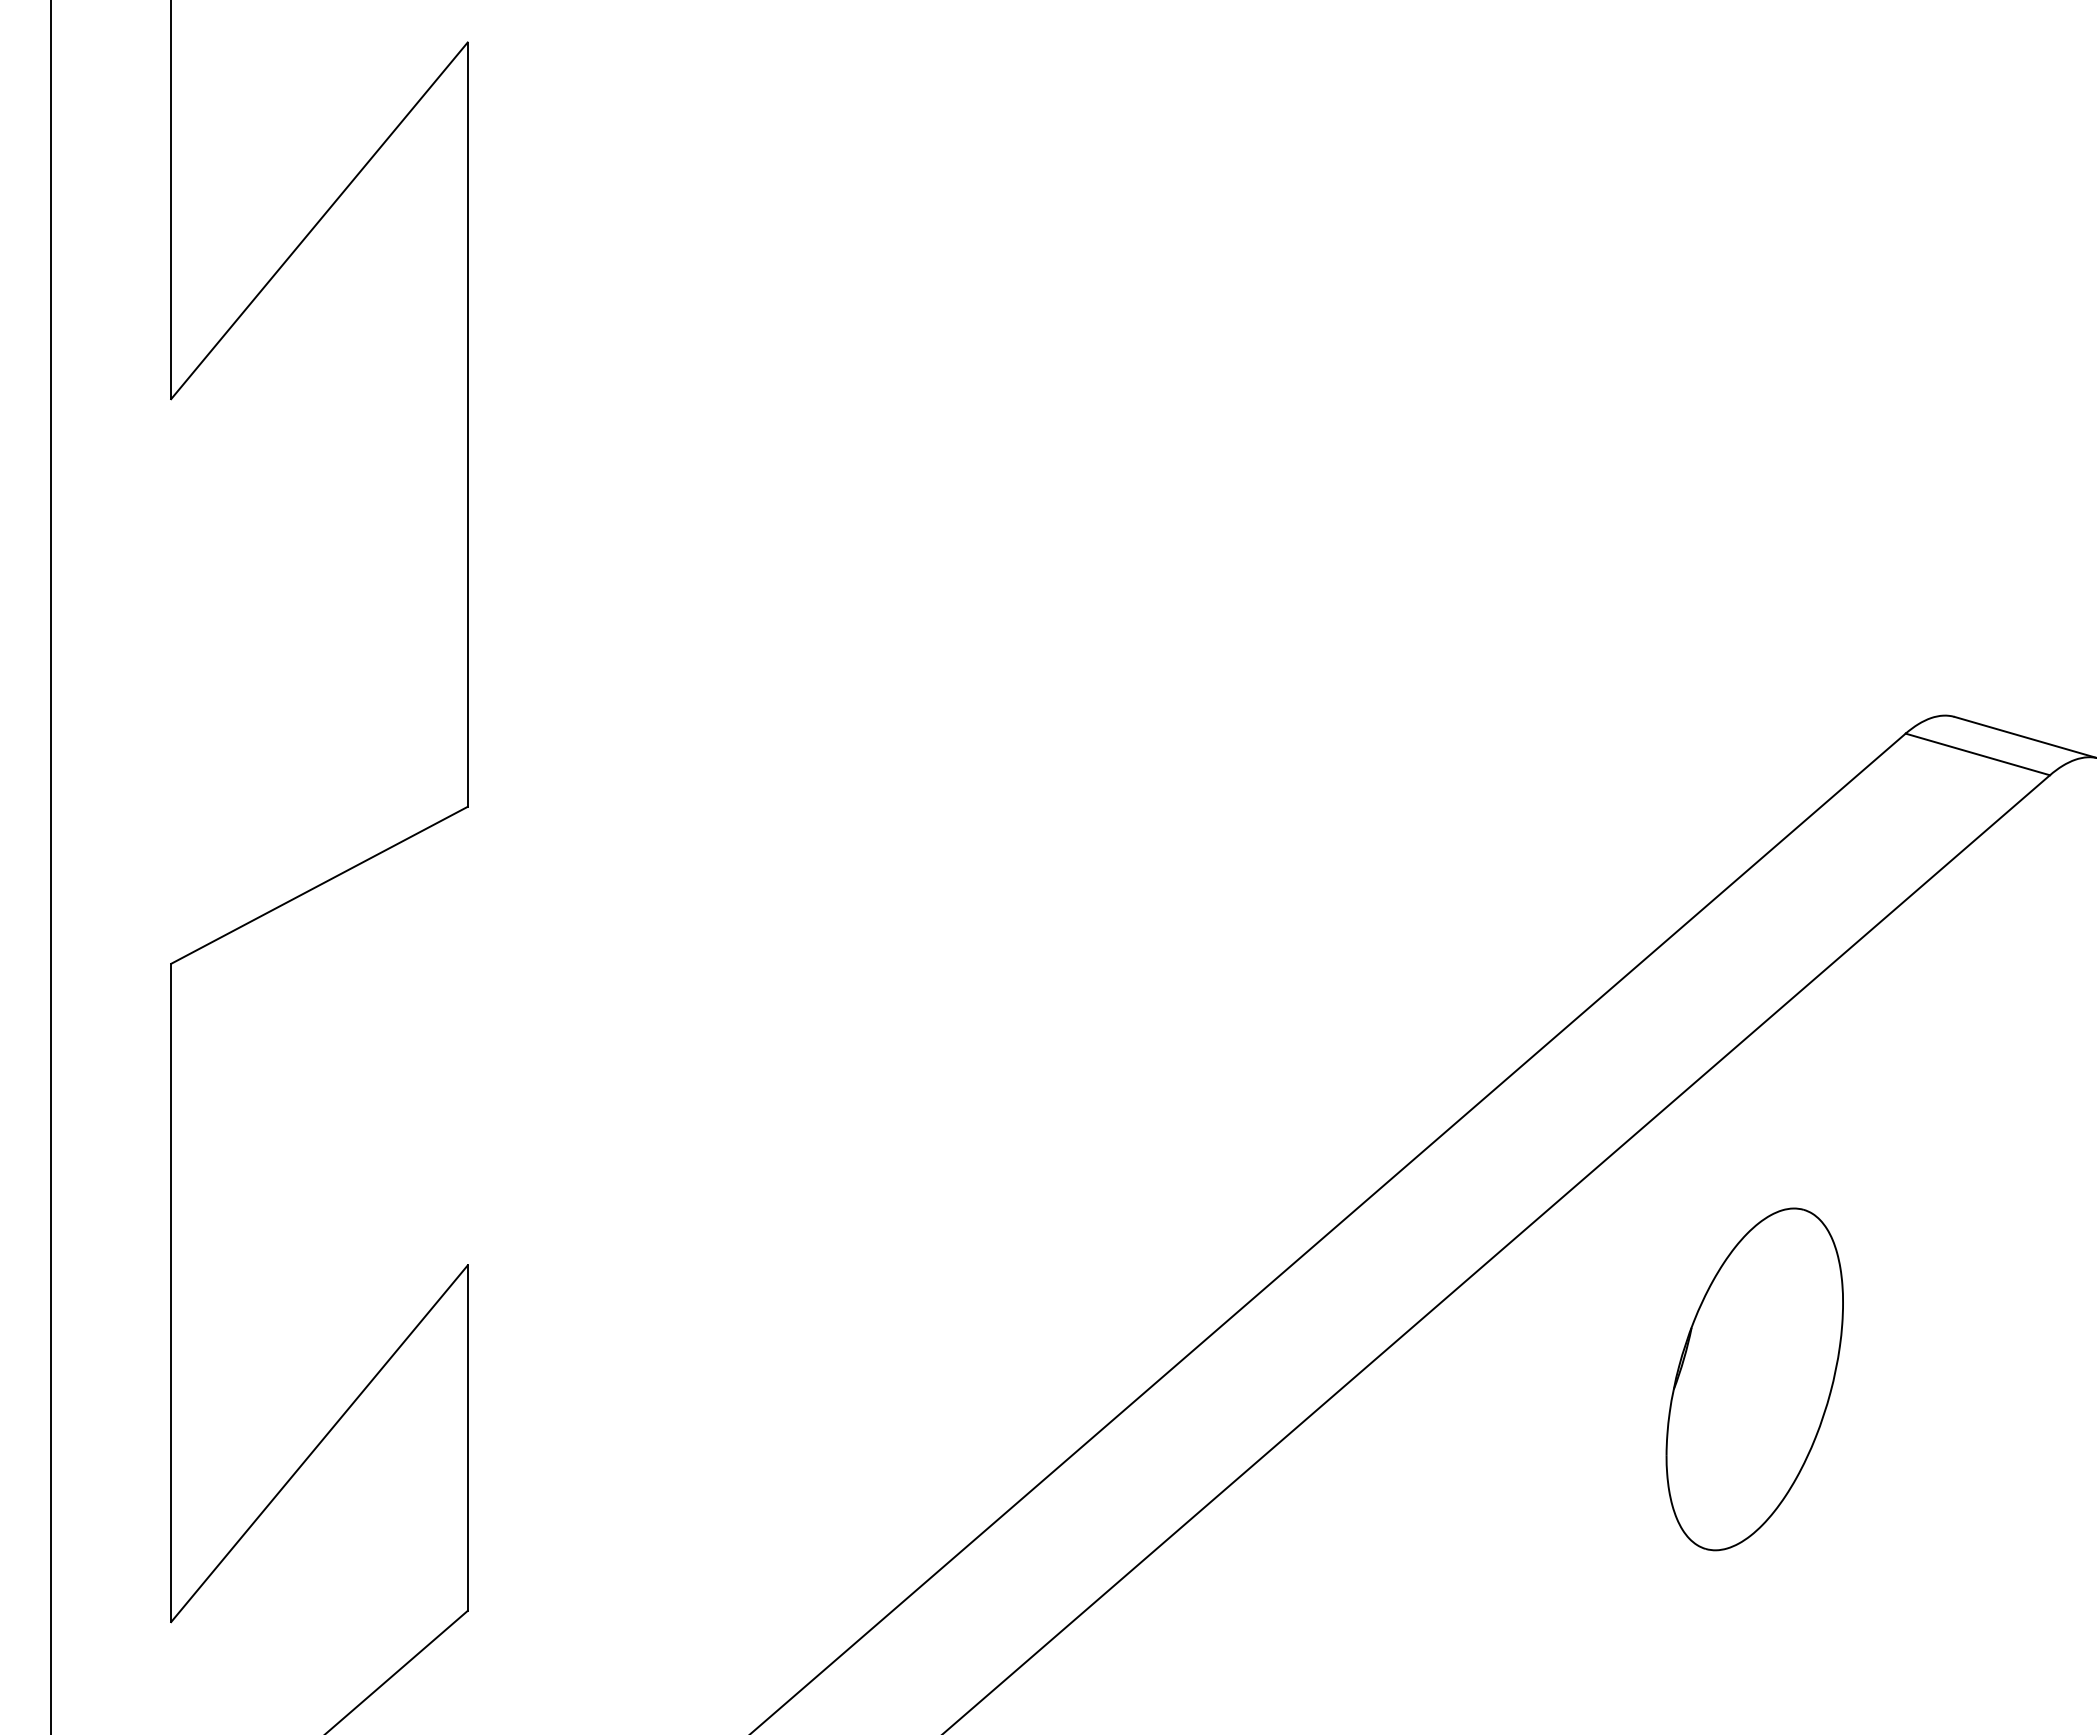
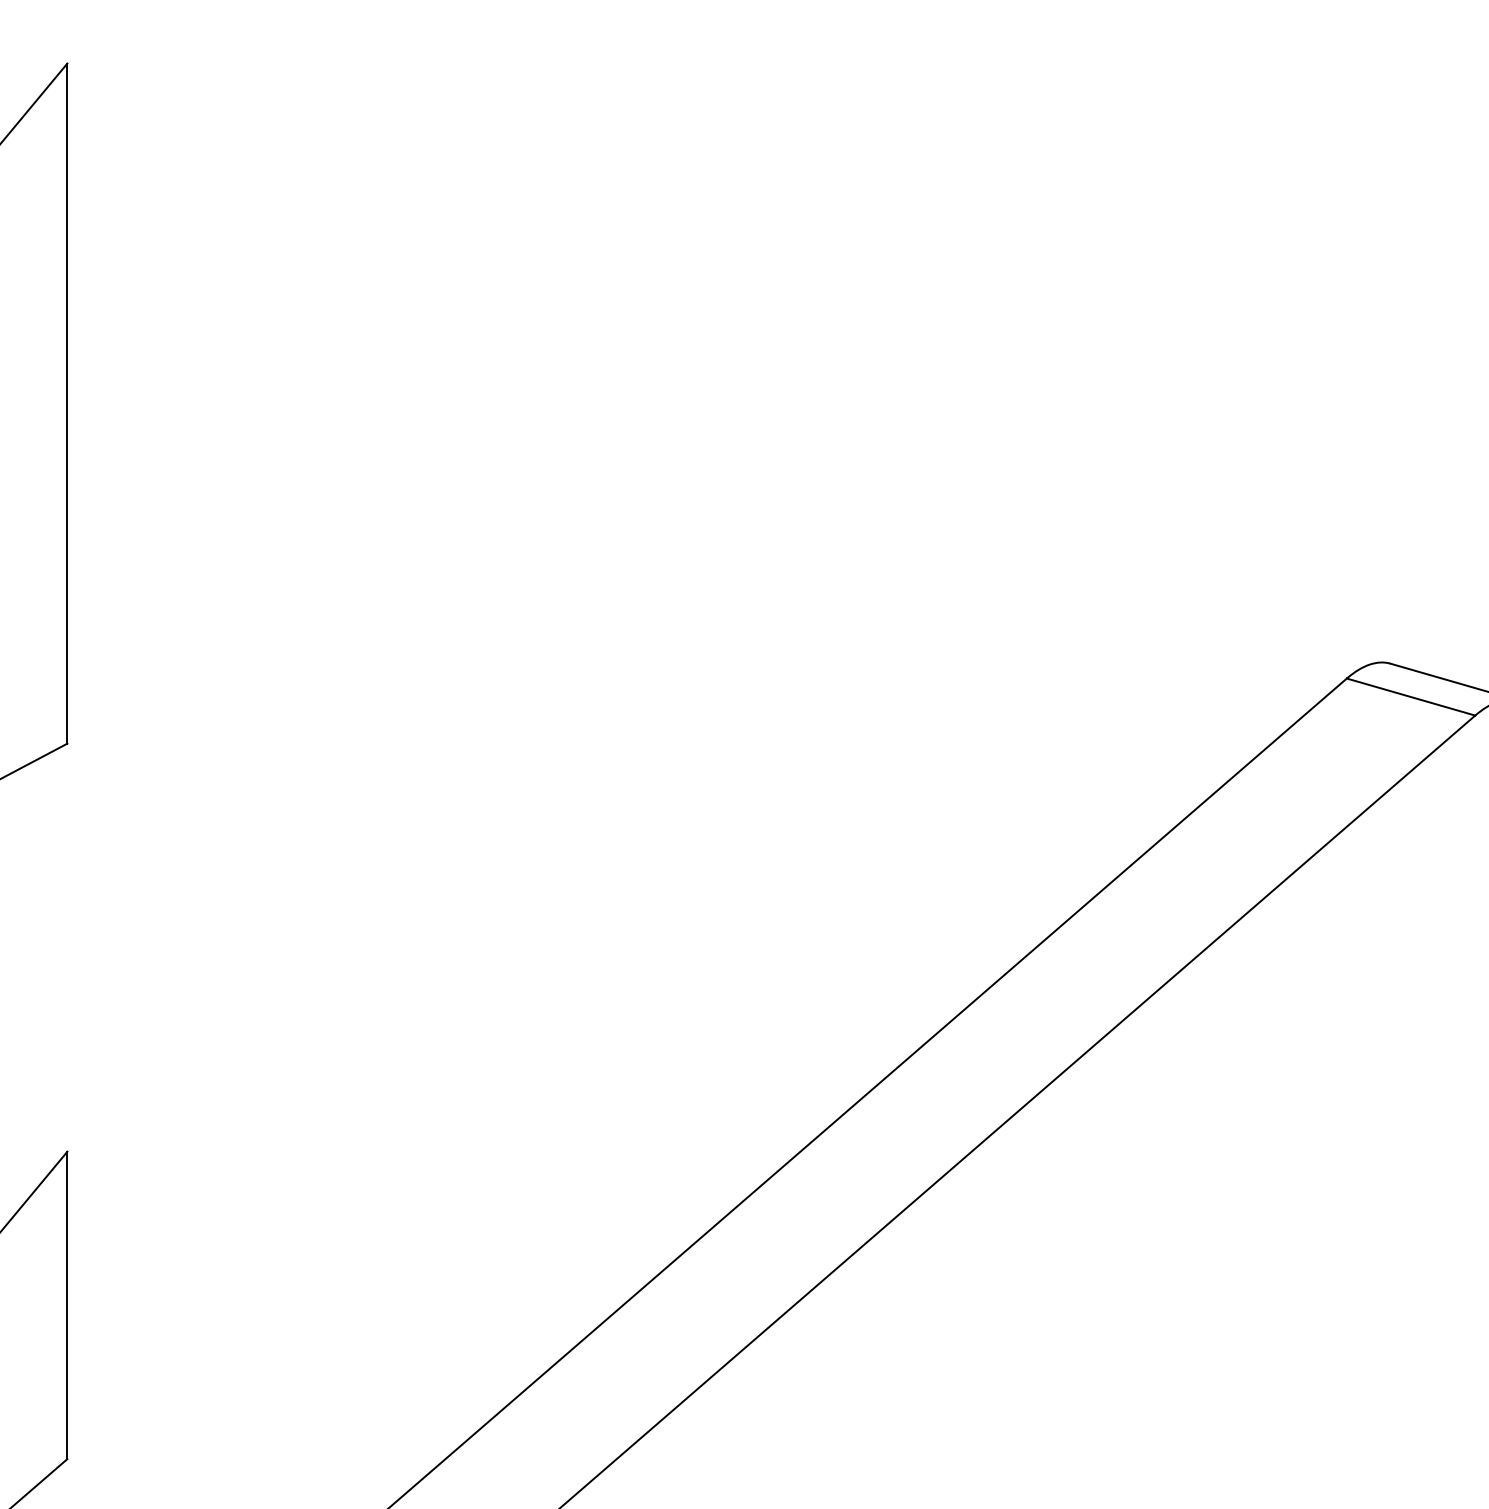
part: (1754, 1379) -> (1212, 1253), removed

